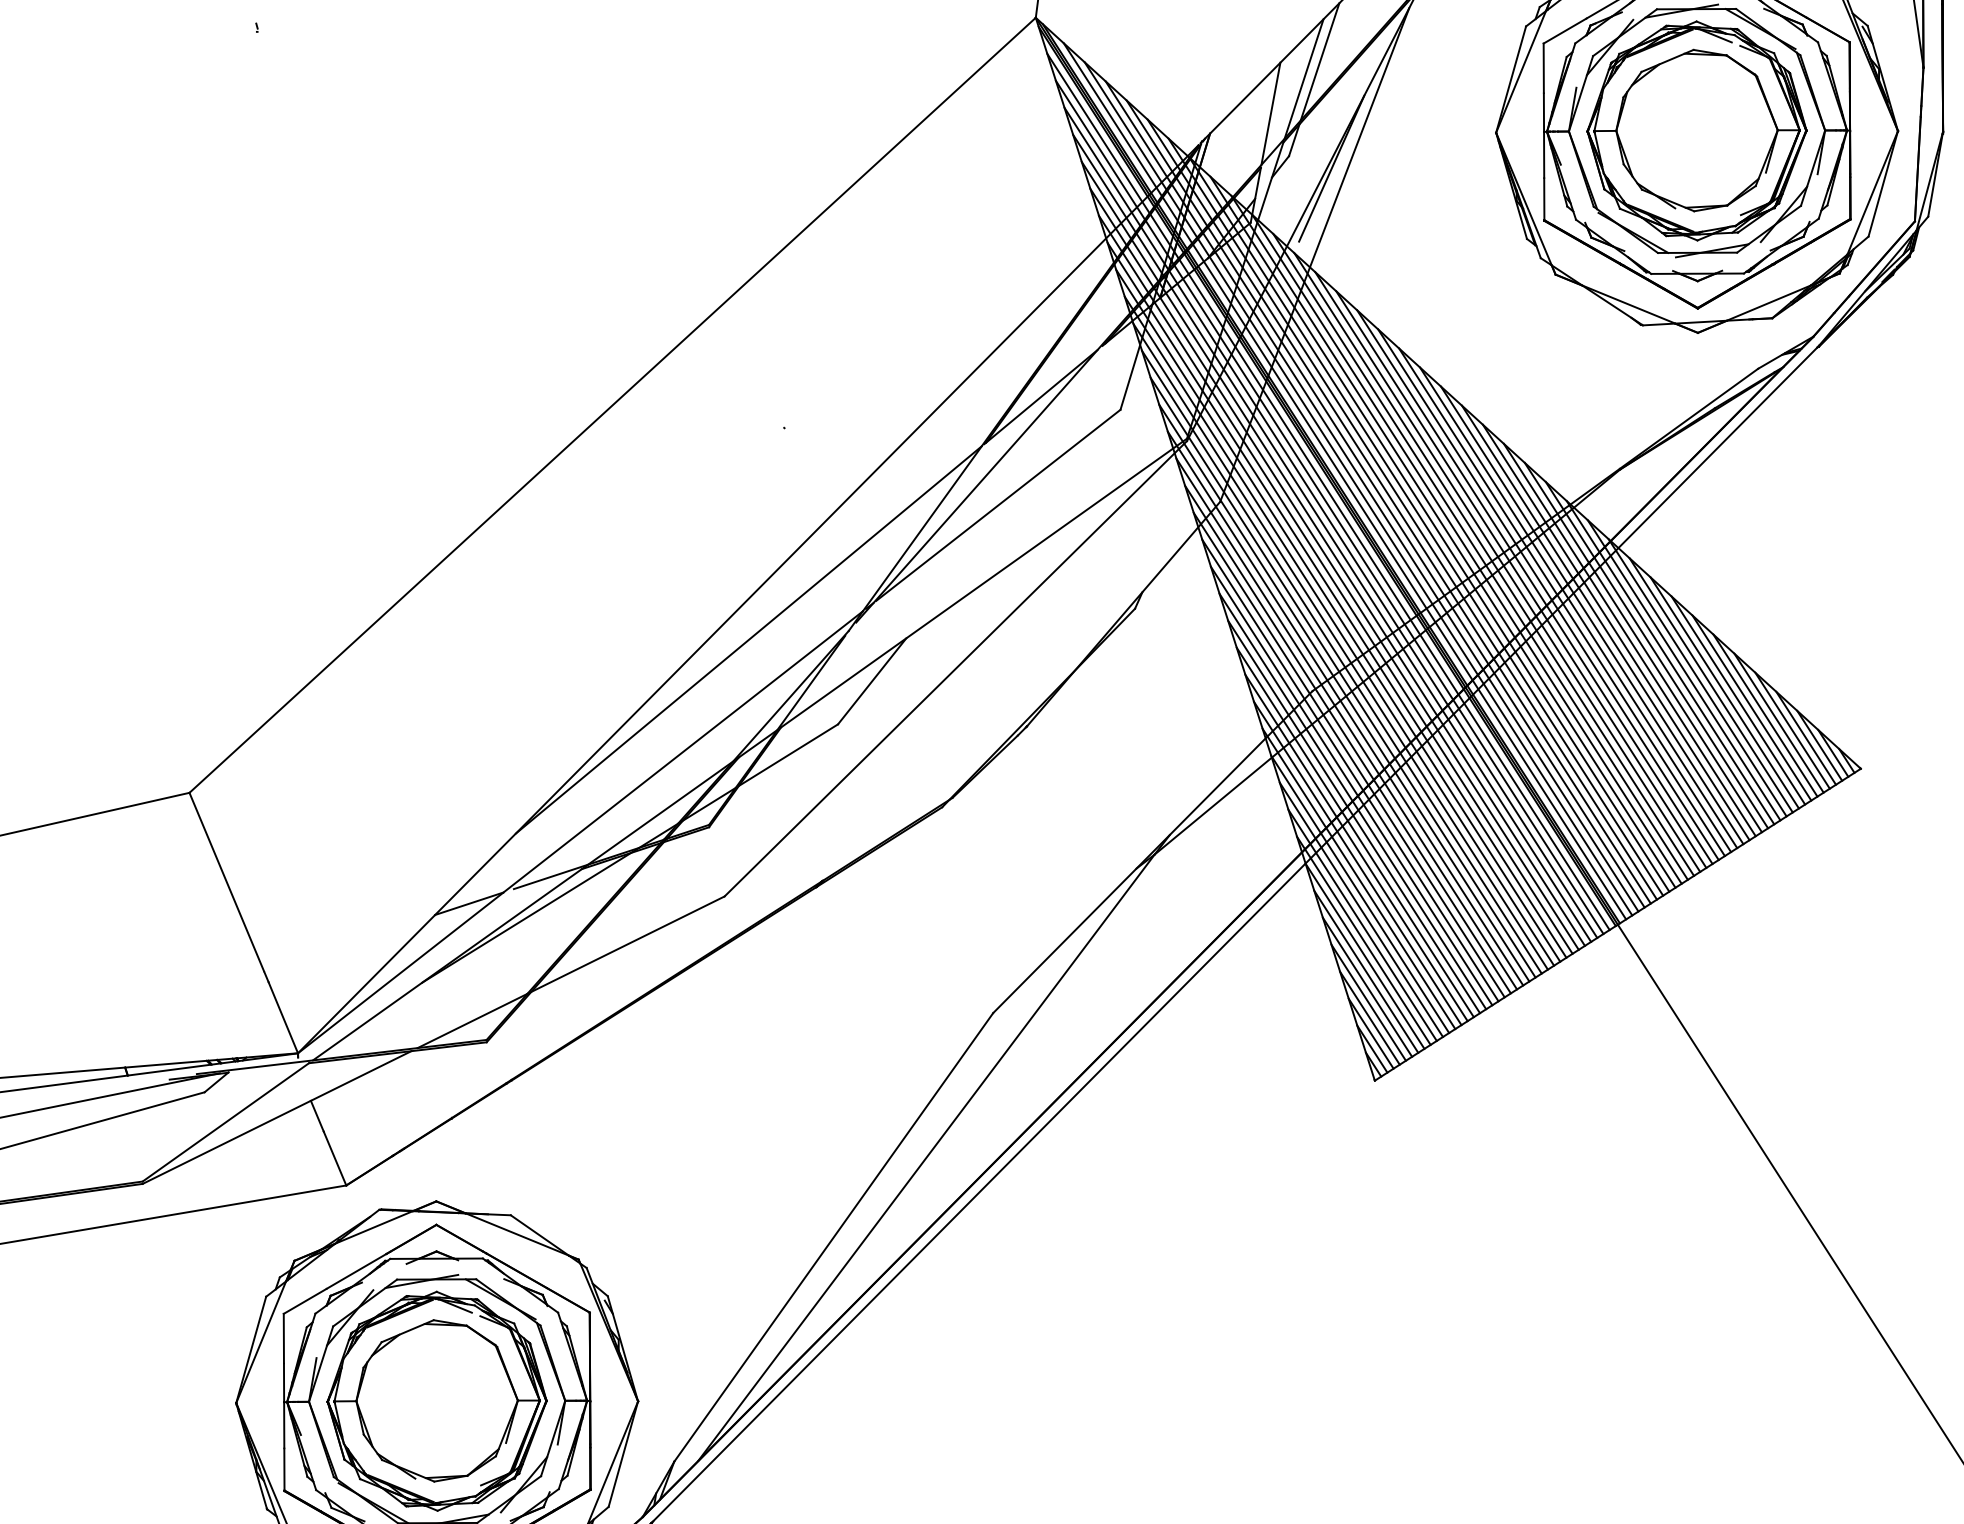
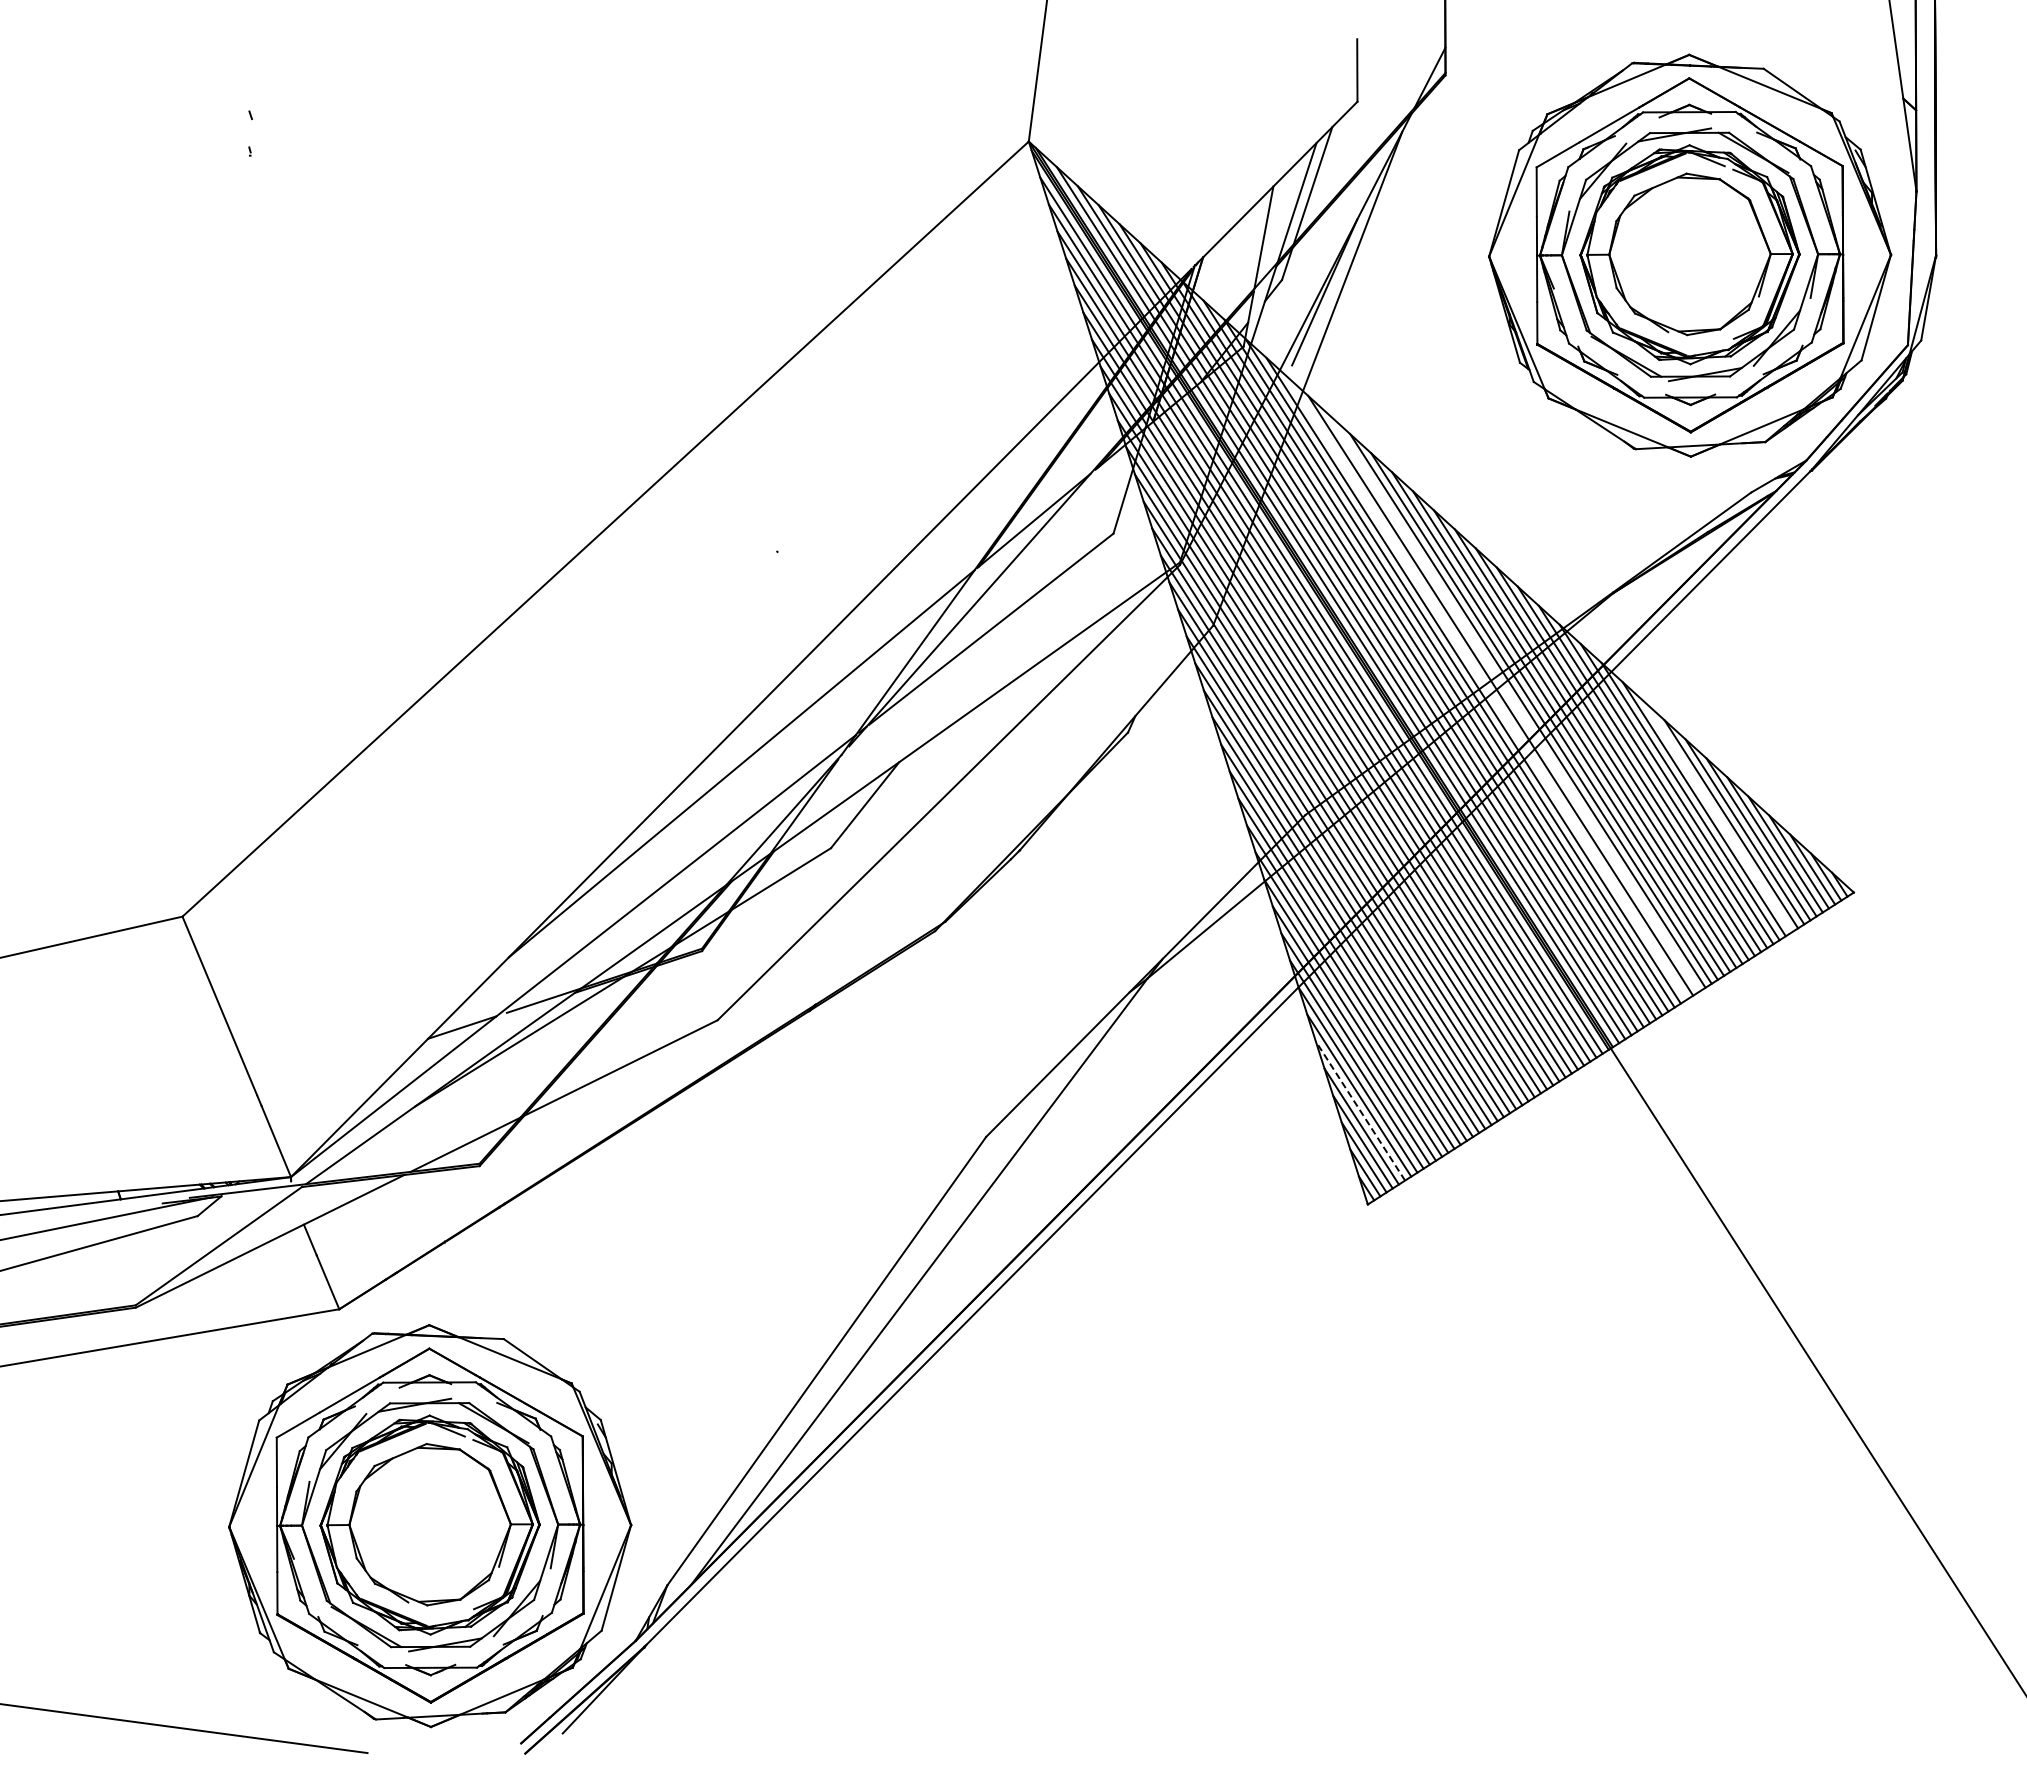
line: (1494, 563) -> (1487, 687), removed
line: (1521, 579) -> (1514, 703), removed
line: (1724, 692) -> (1717, 816), removed
line: (1367, 987) -> (1360, 1111), solid -> dashed

